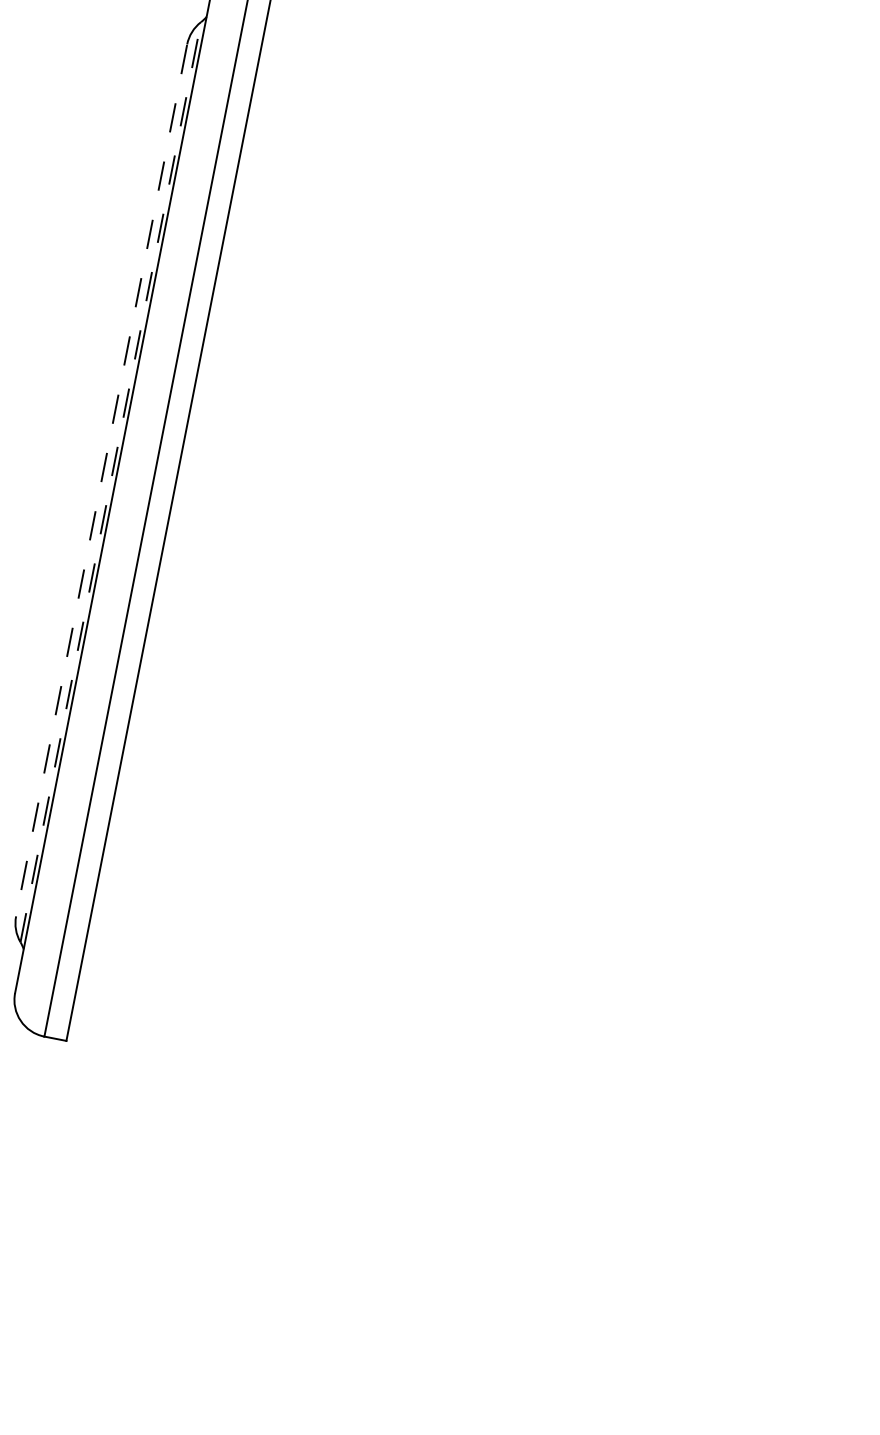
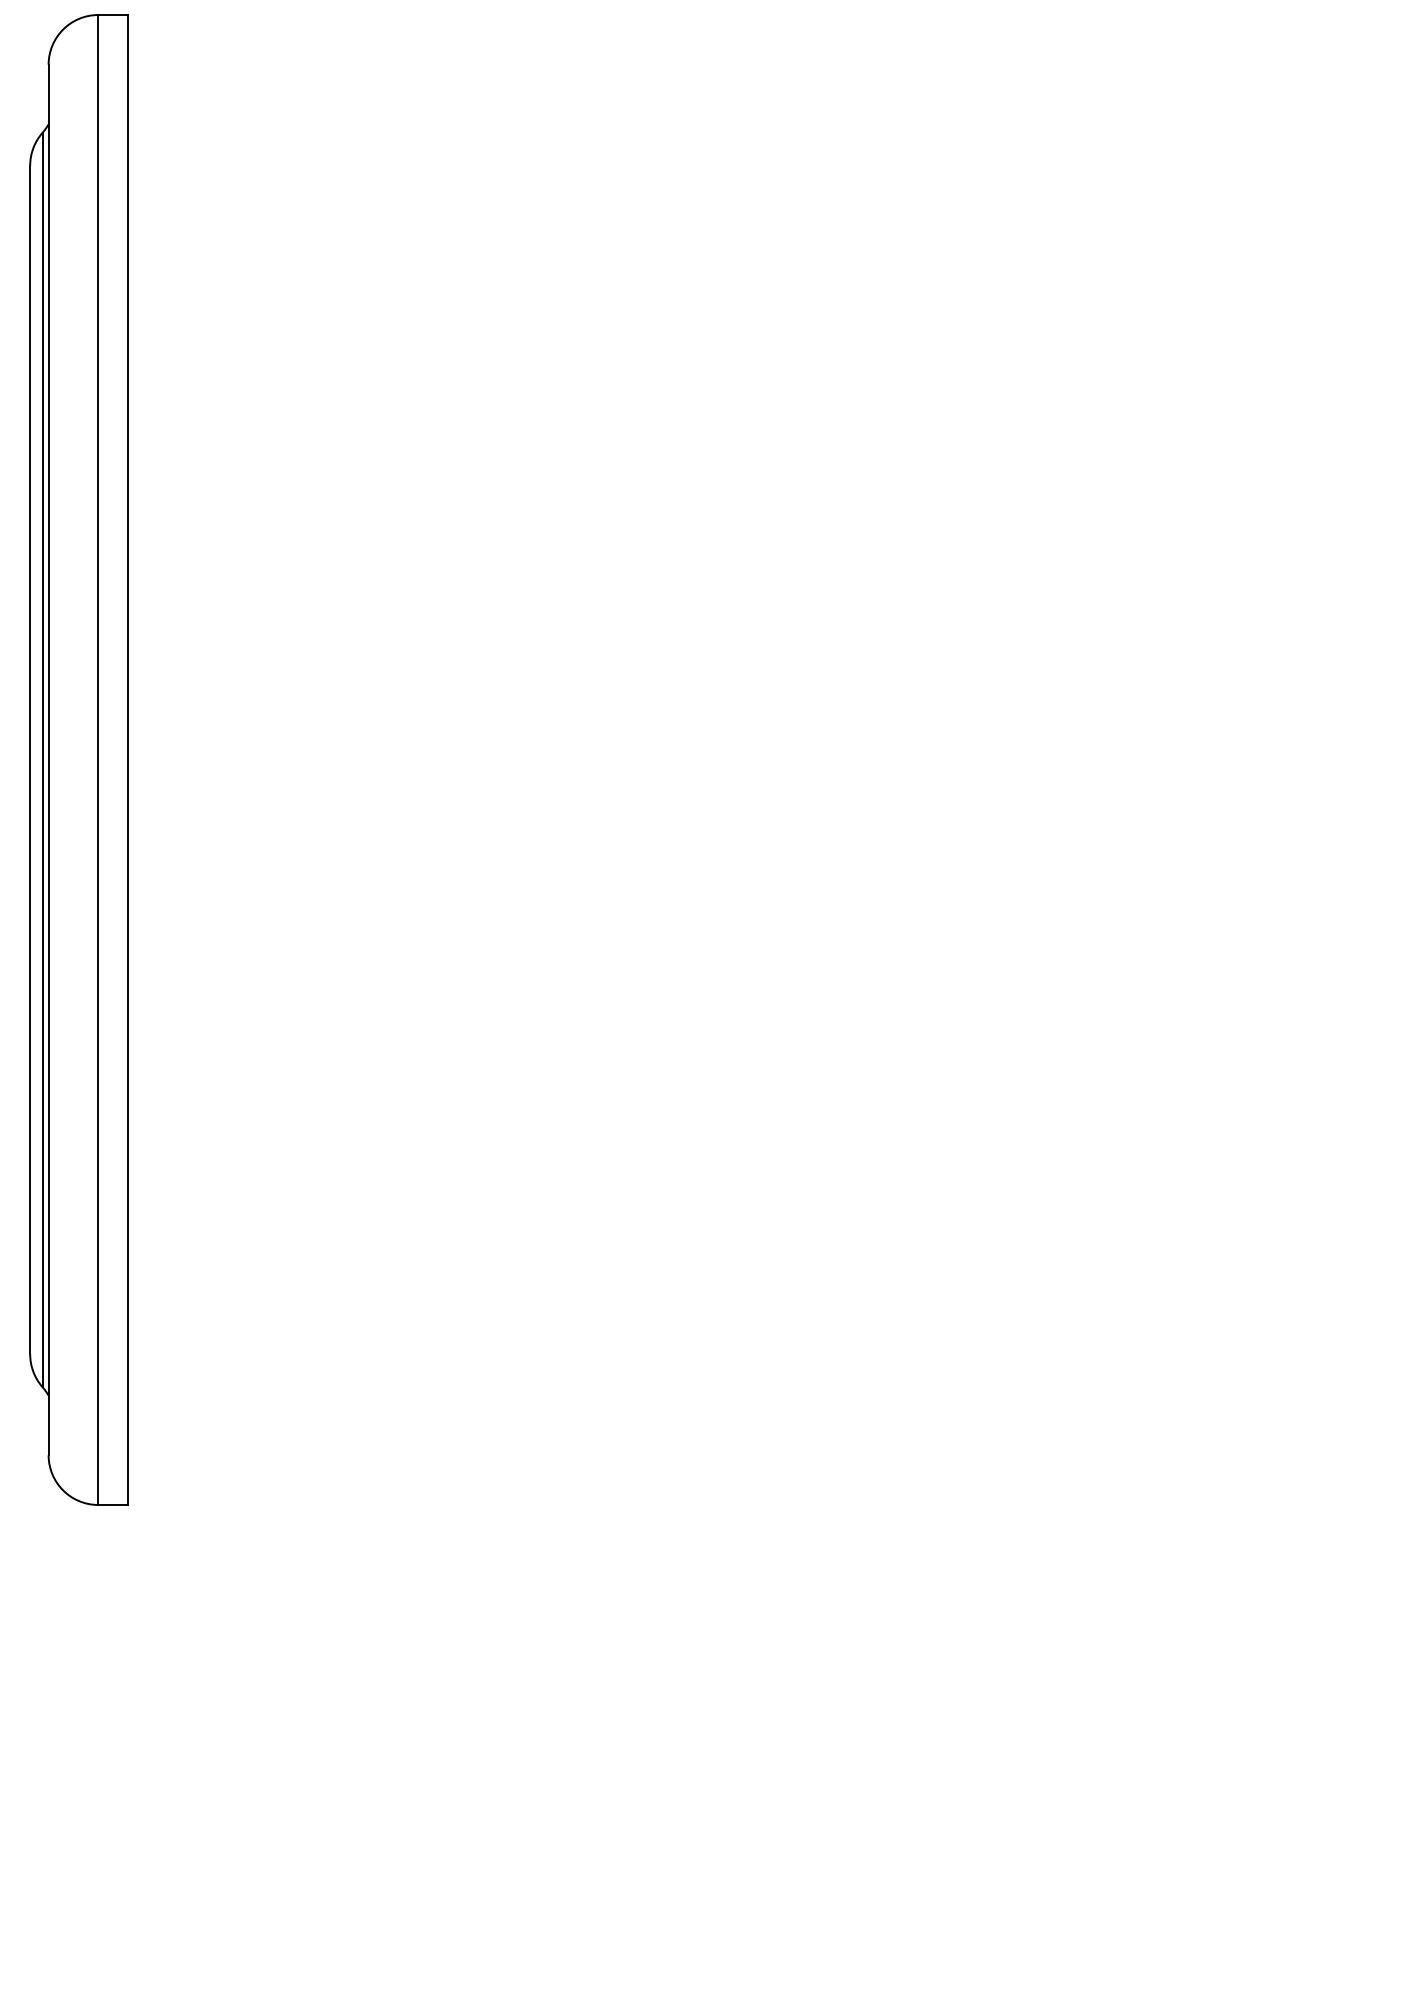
line: (101, 480) -> (30, 760), dashed -> solid
line: (110, 481) -> (42, 759), dashed -> solid

